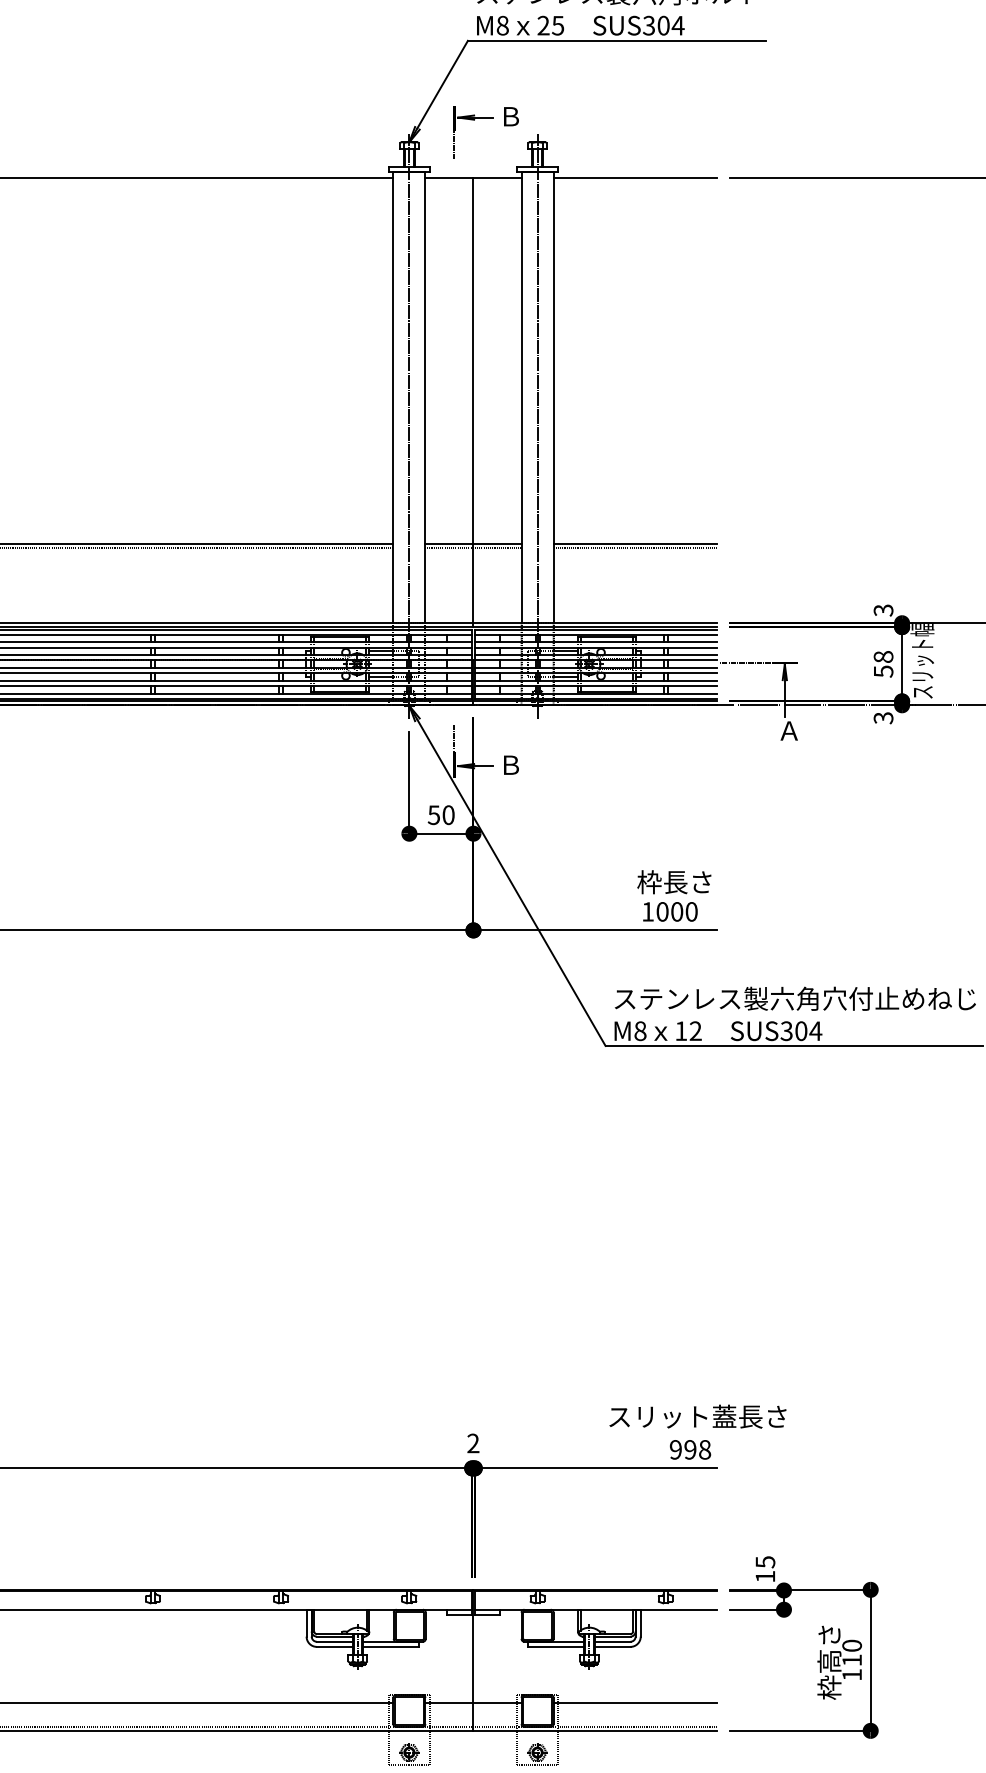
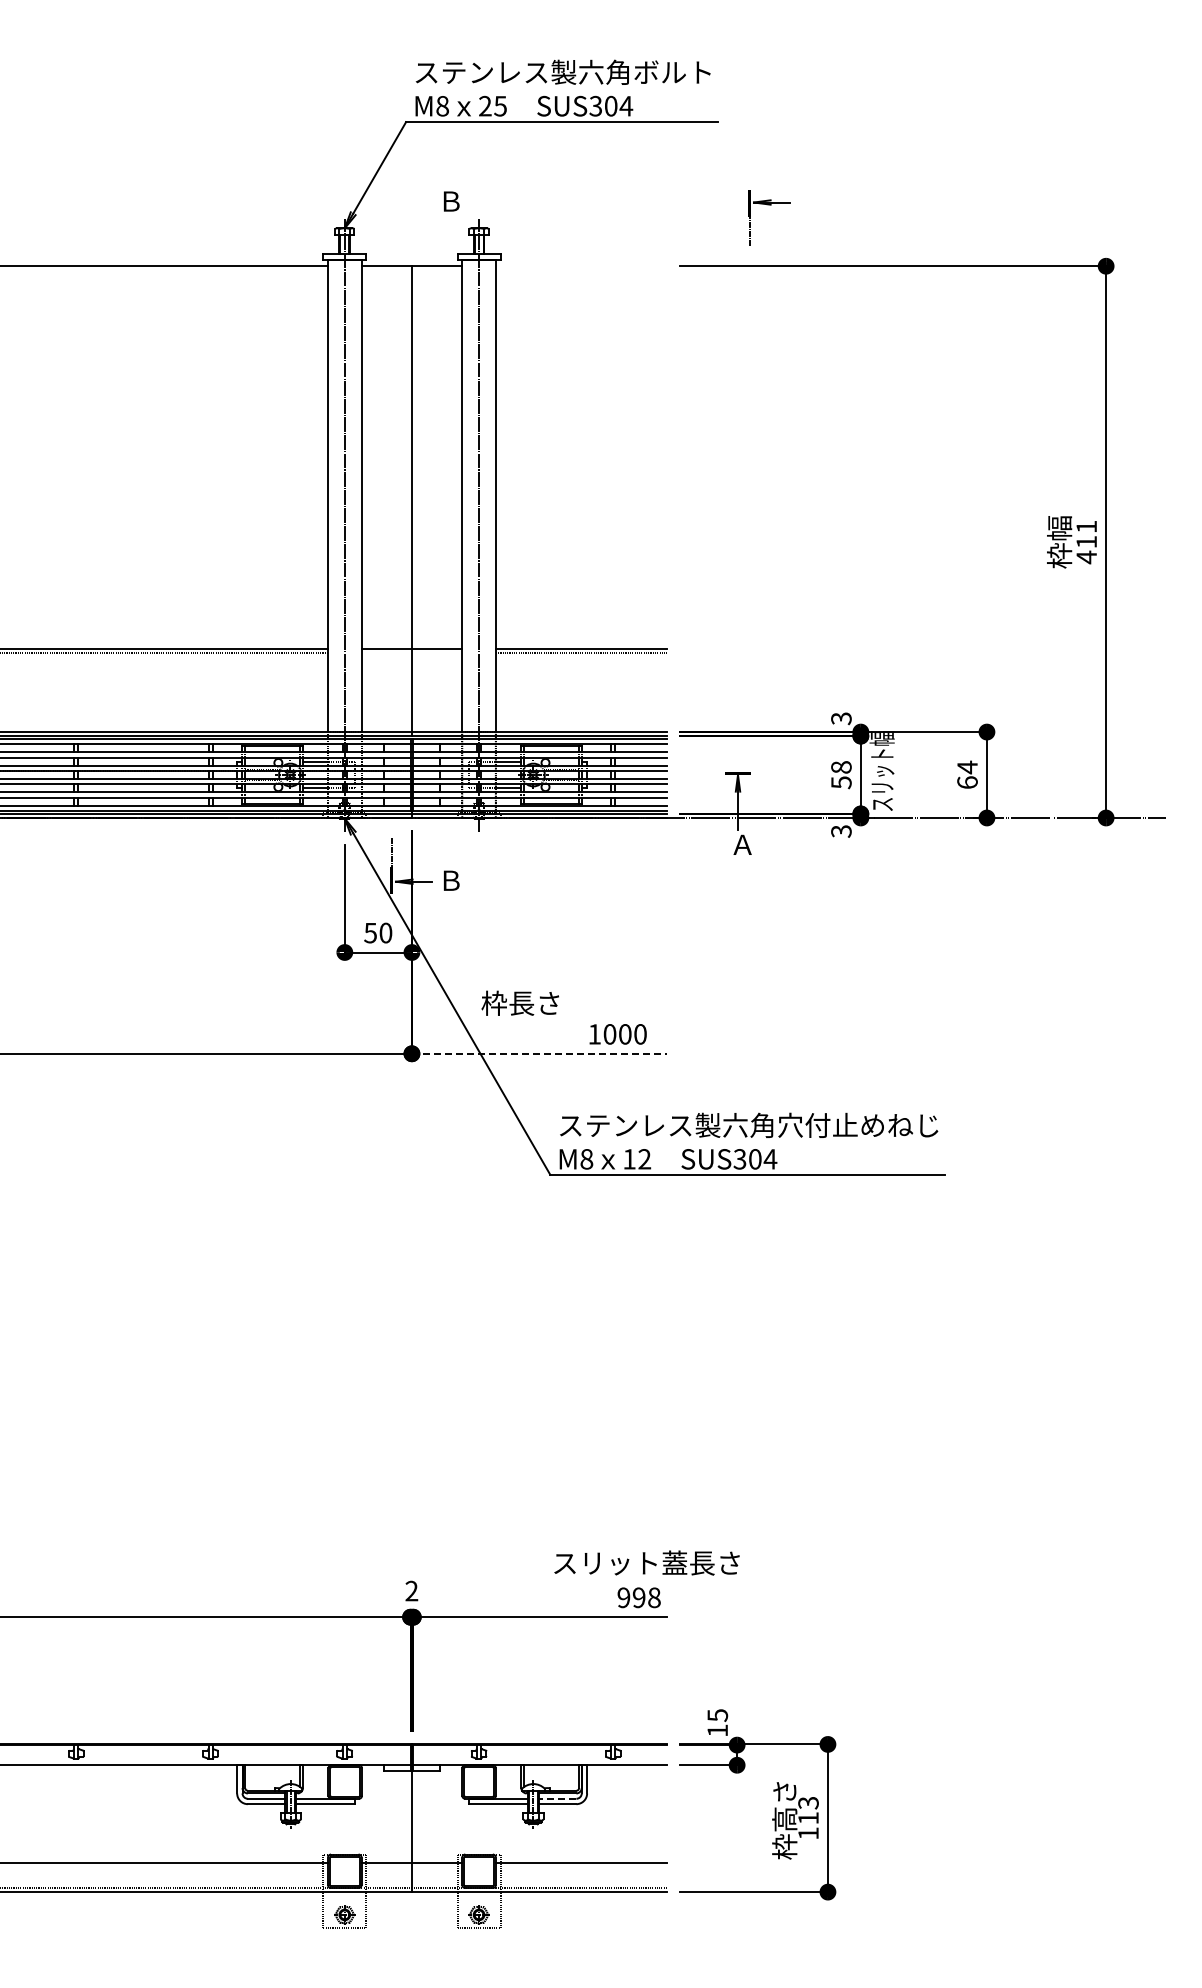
part: (473, 120) -> (769, 205), moved
line: (635, 178) -> (581, 266), removed
line: (473, 547) -> (411, 652), removed
line: (745, 662) -> (696, 773), removed
text: (673, 881) -> (519, 1002), moved
line: (595, 930) -> (539, 1053), solid -> dashed
line: (612, 1641) -> (557, 1798), solid -> dashed
text: (852, 1645) -> (808, 1802), 110 -> 113

